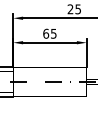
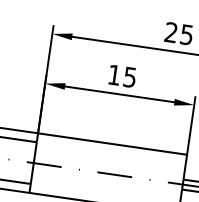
text: (46, 33) -> (115, 74), 65 -> 15

